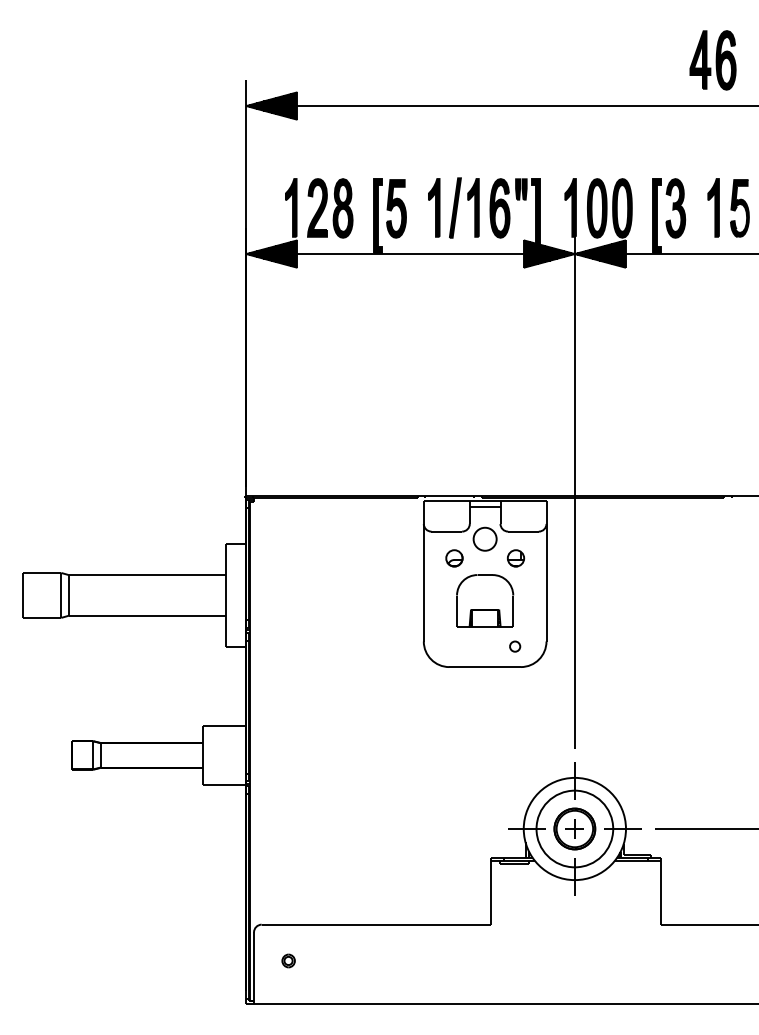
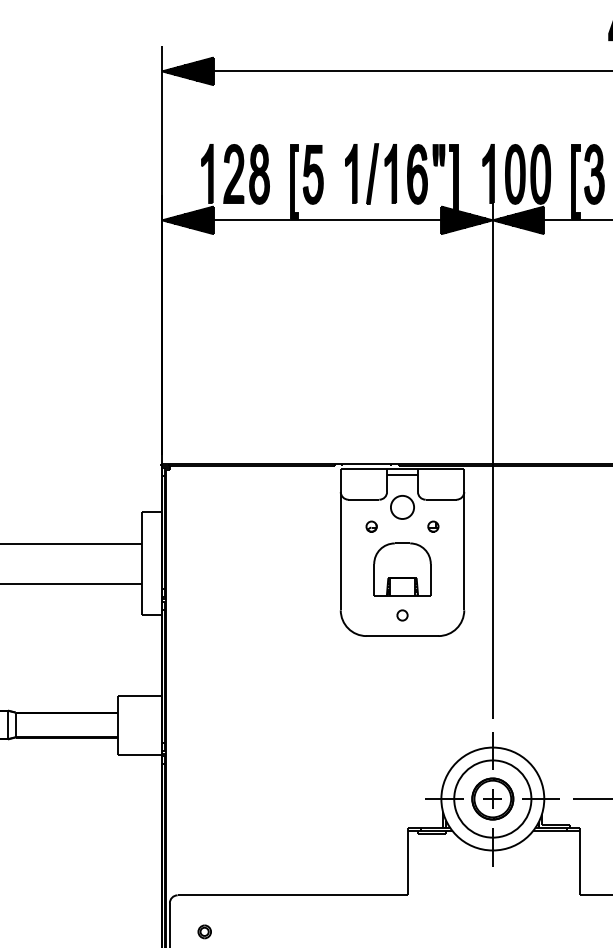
part: (454, 558) -> (371, 526), size x0.62
part: (515, 558) -> (433, 526), size x0.62
part: (515, 646) -> (402, 615), moved

